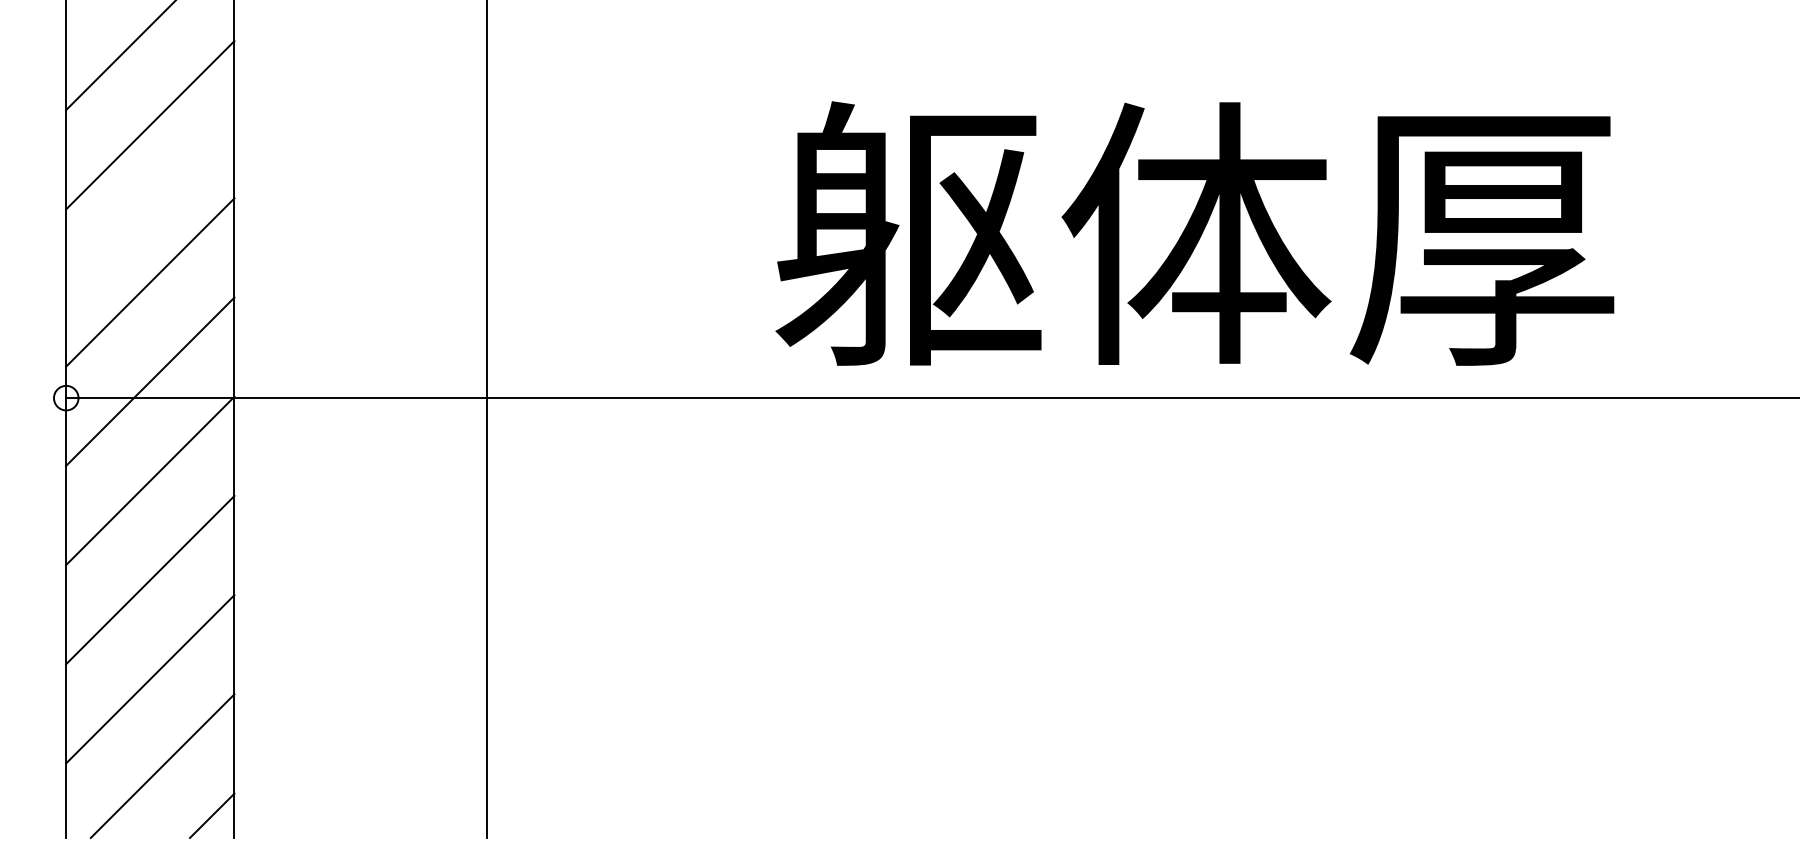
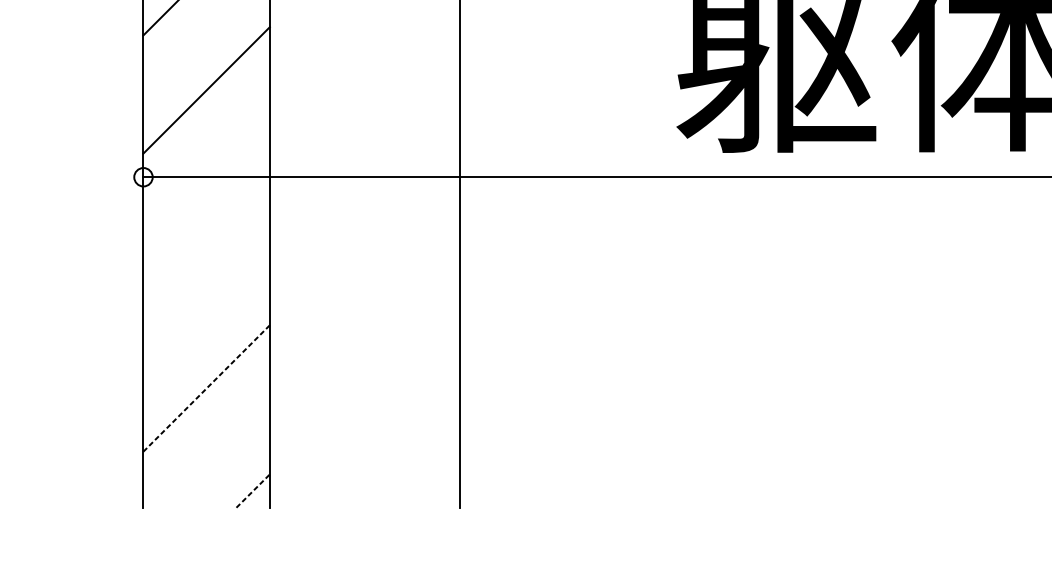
line: (150, 381) -> (206, 164), removed
line: (150, 480) -> (206, 239), removed
line: (150, 579) -> (206, 313), removed
line: (150, 678) -> (206, 387), solid -> dashed
line: (162, 765) -> (215, 453), removed
line: (212, 815) -> (253, 490), solid -> dashed

